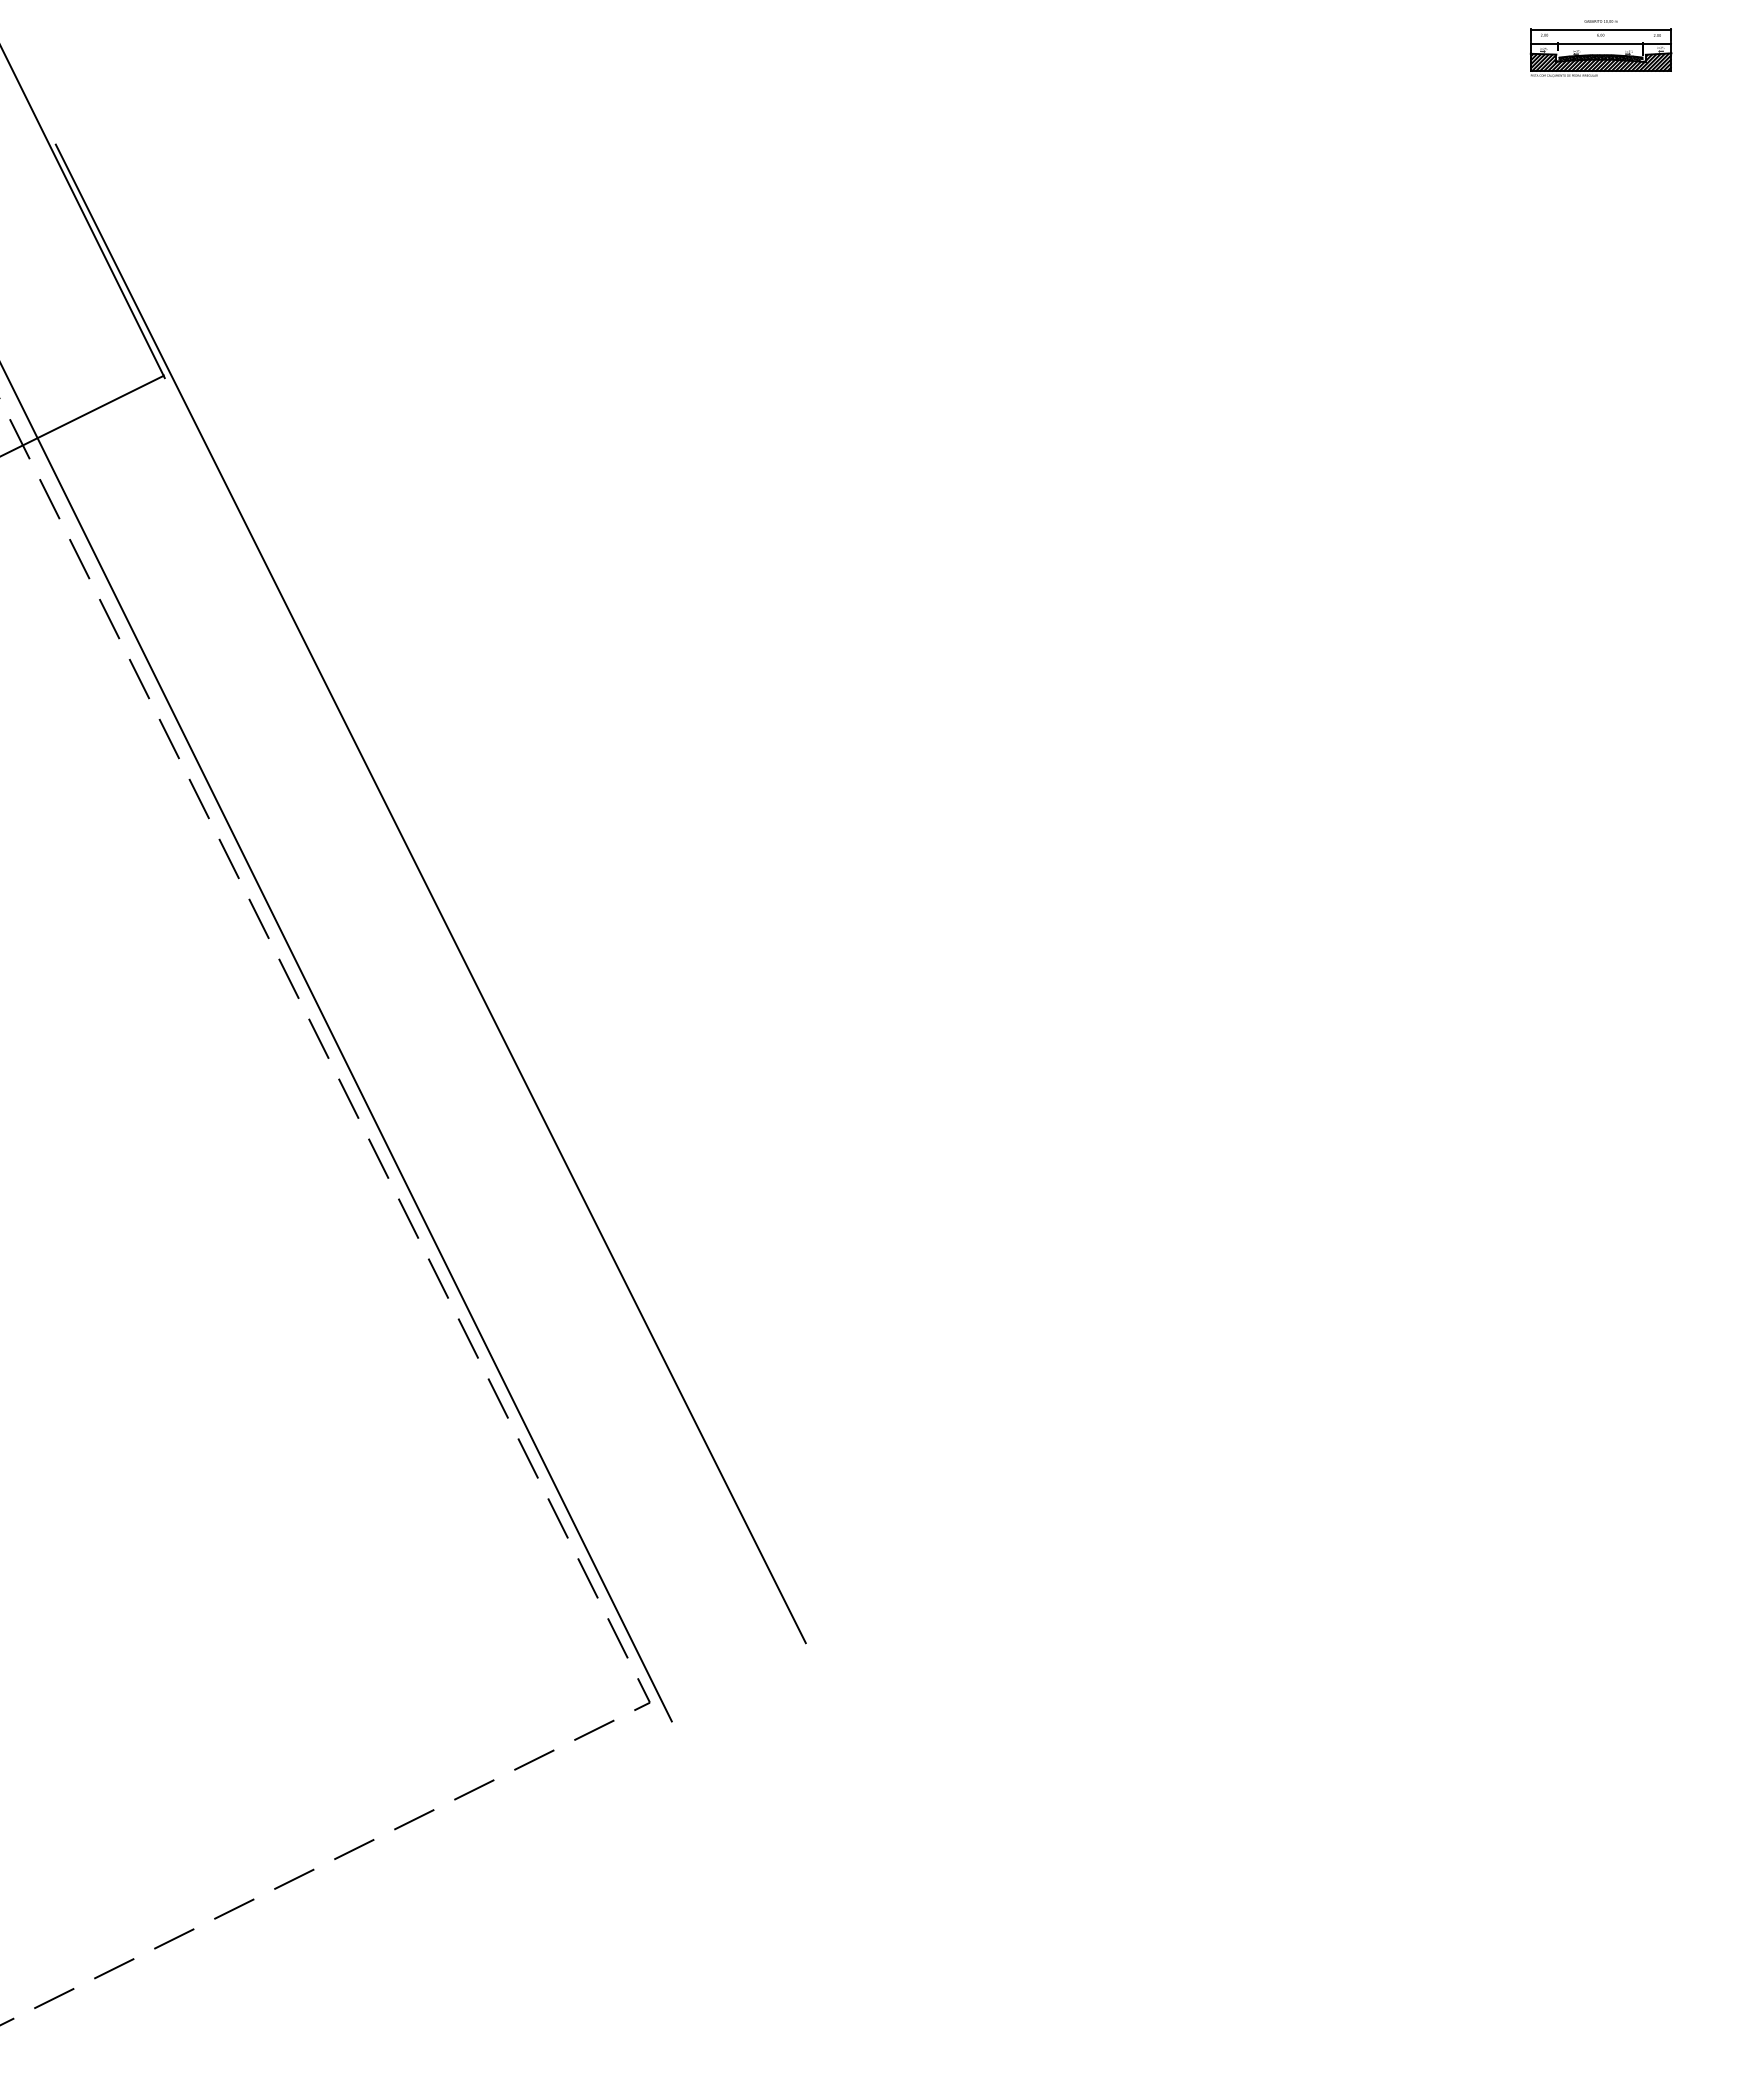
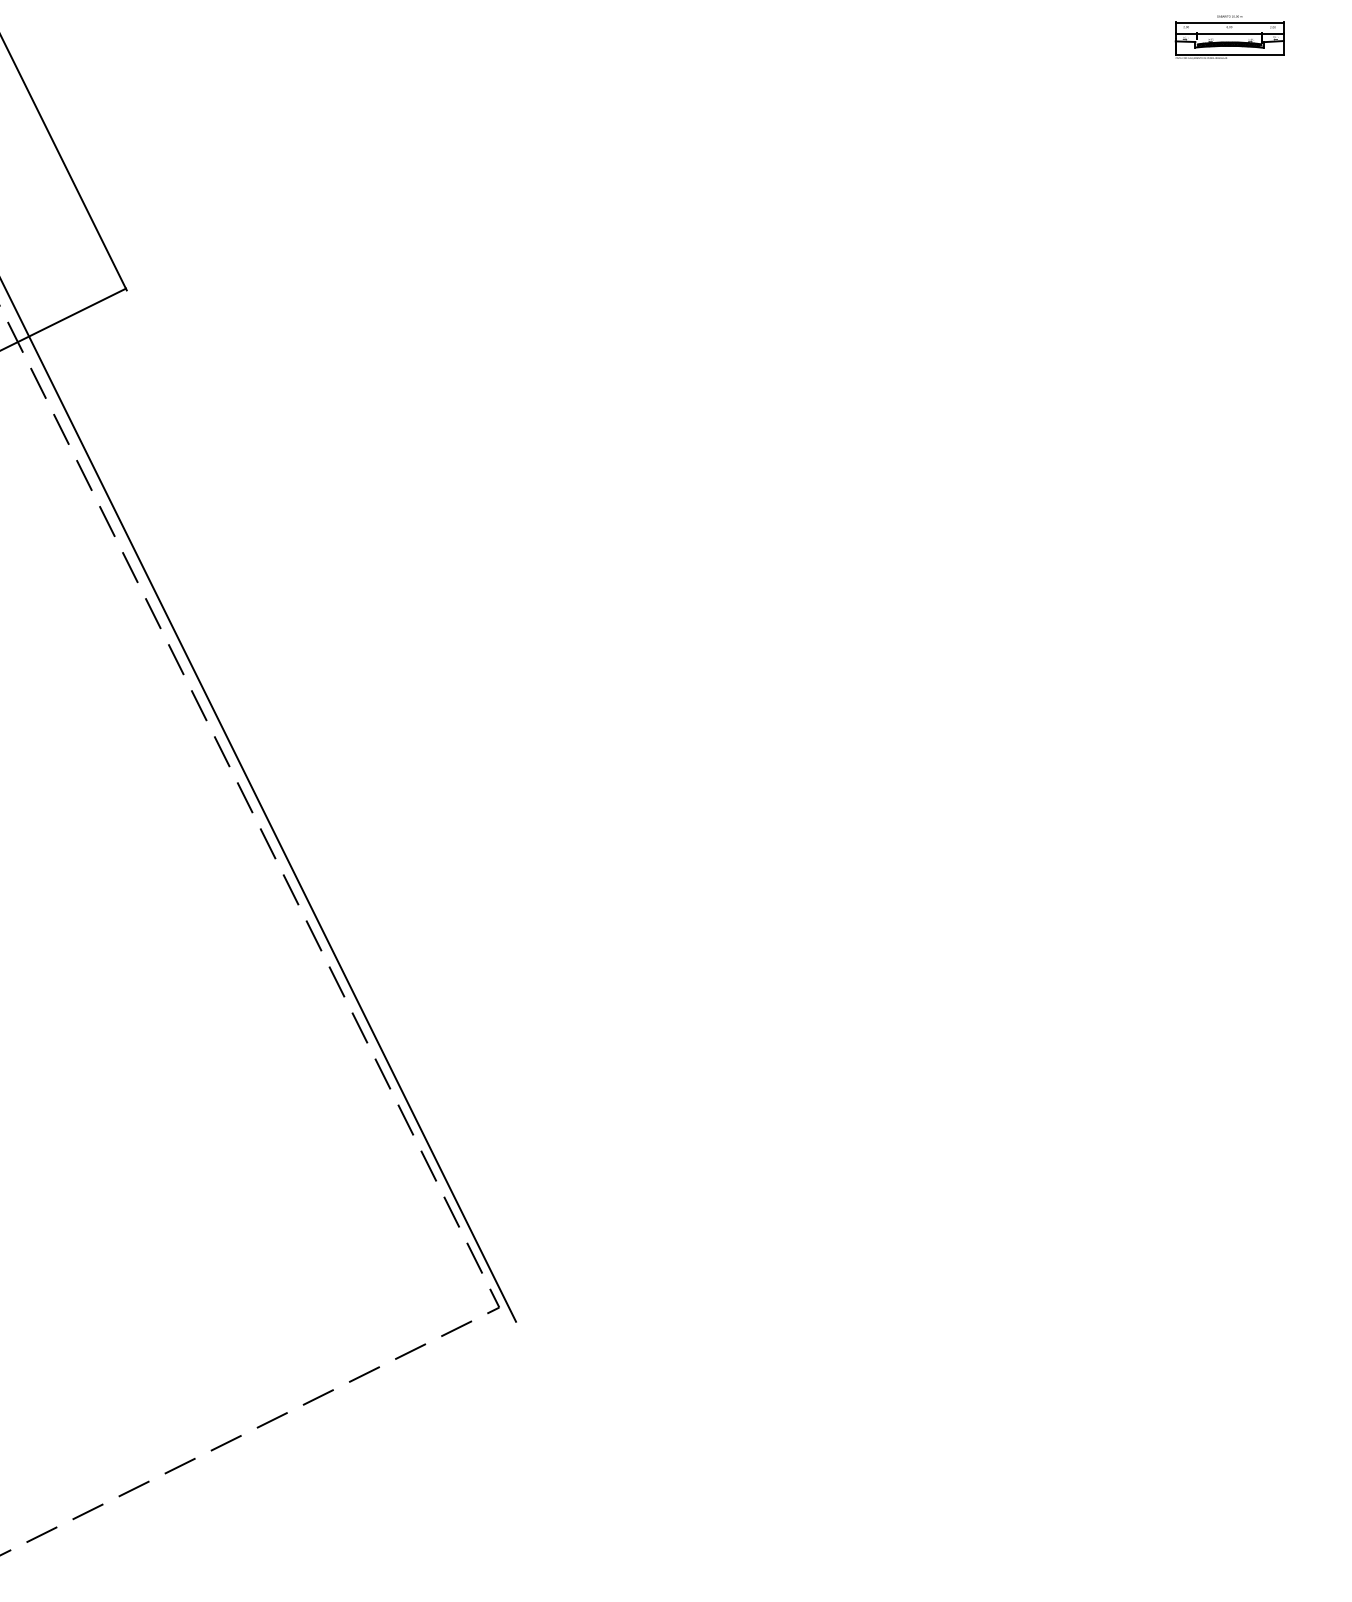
hatch: (1600, 62) -> (1229, 48), removed
line: (430, 893) -> (330, 686), removed

